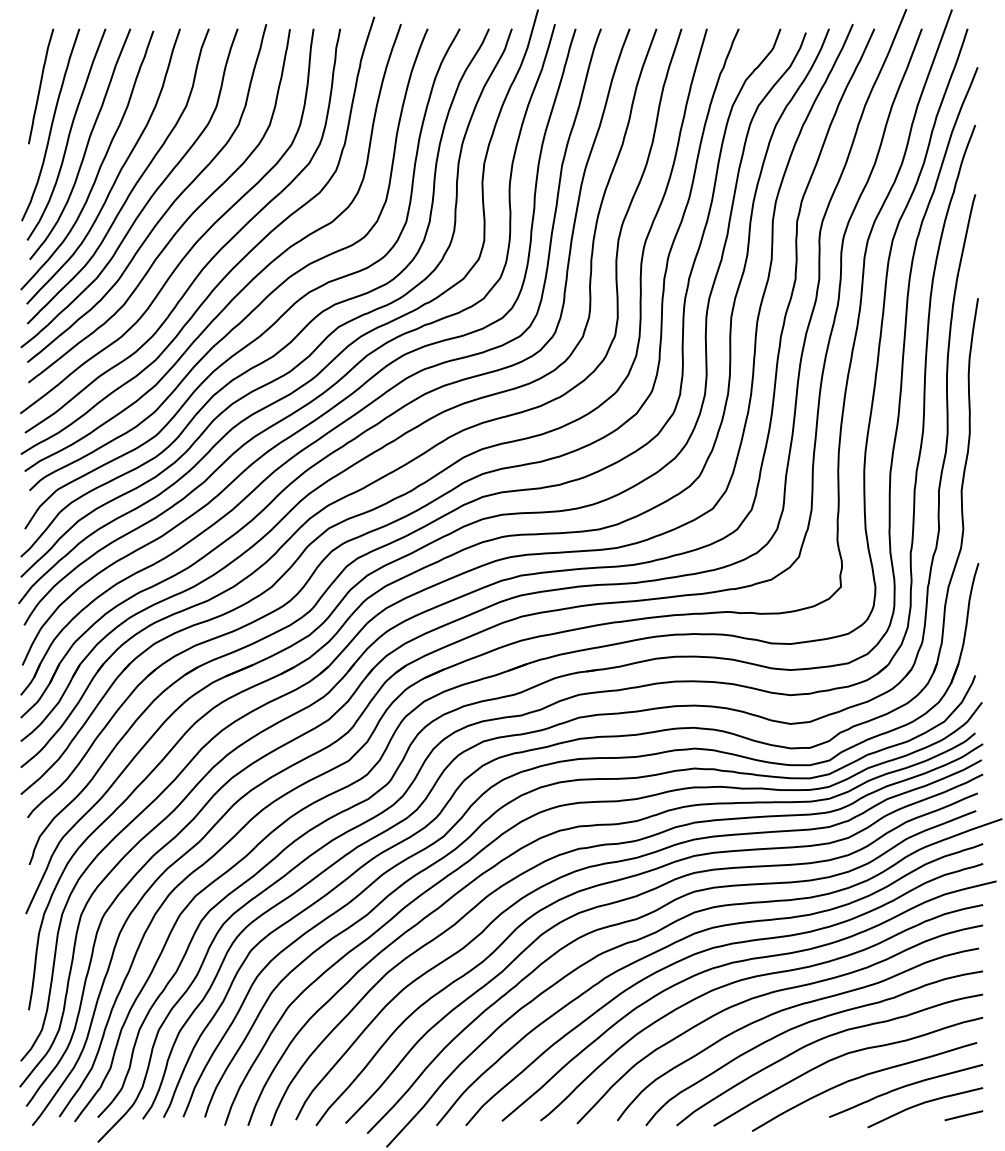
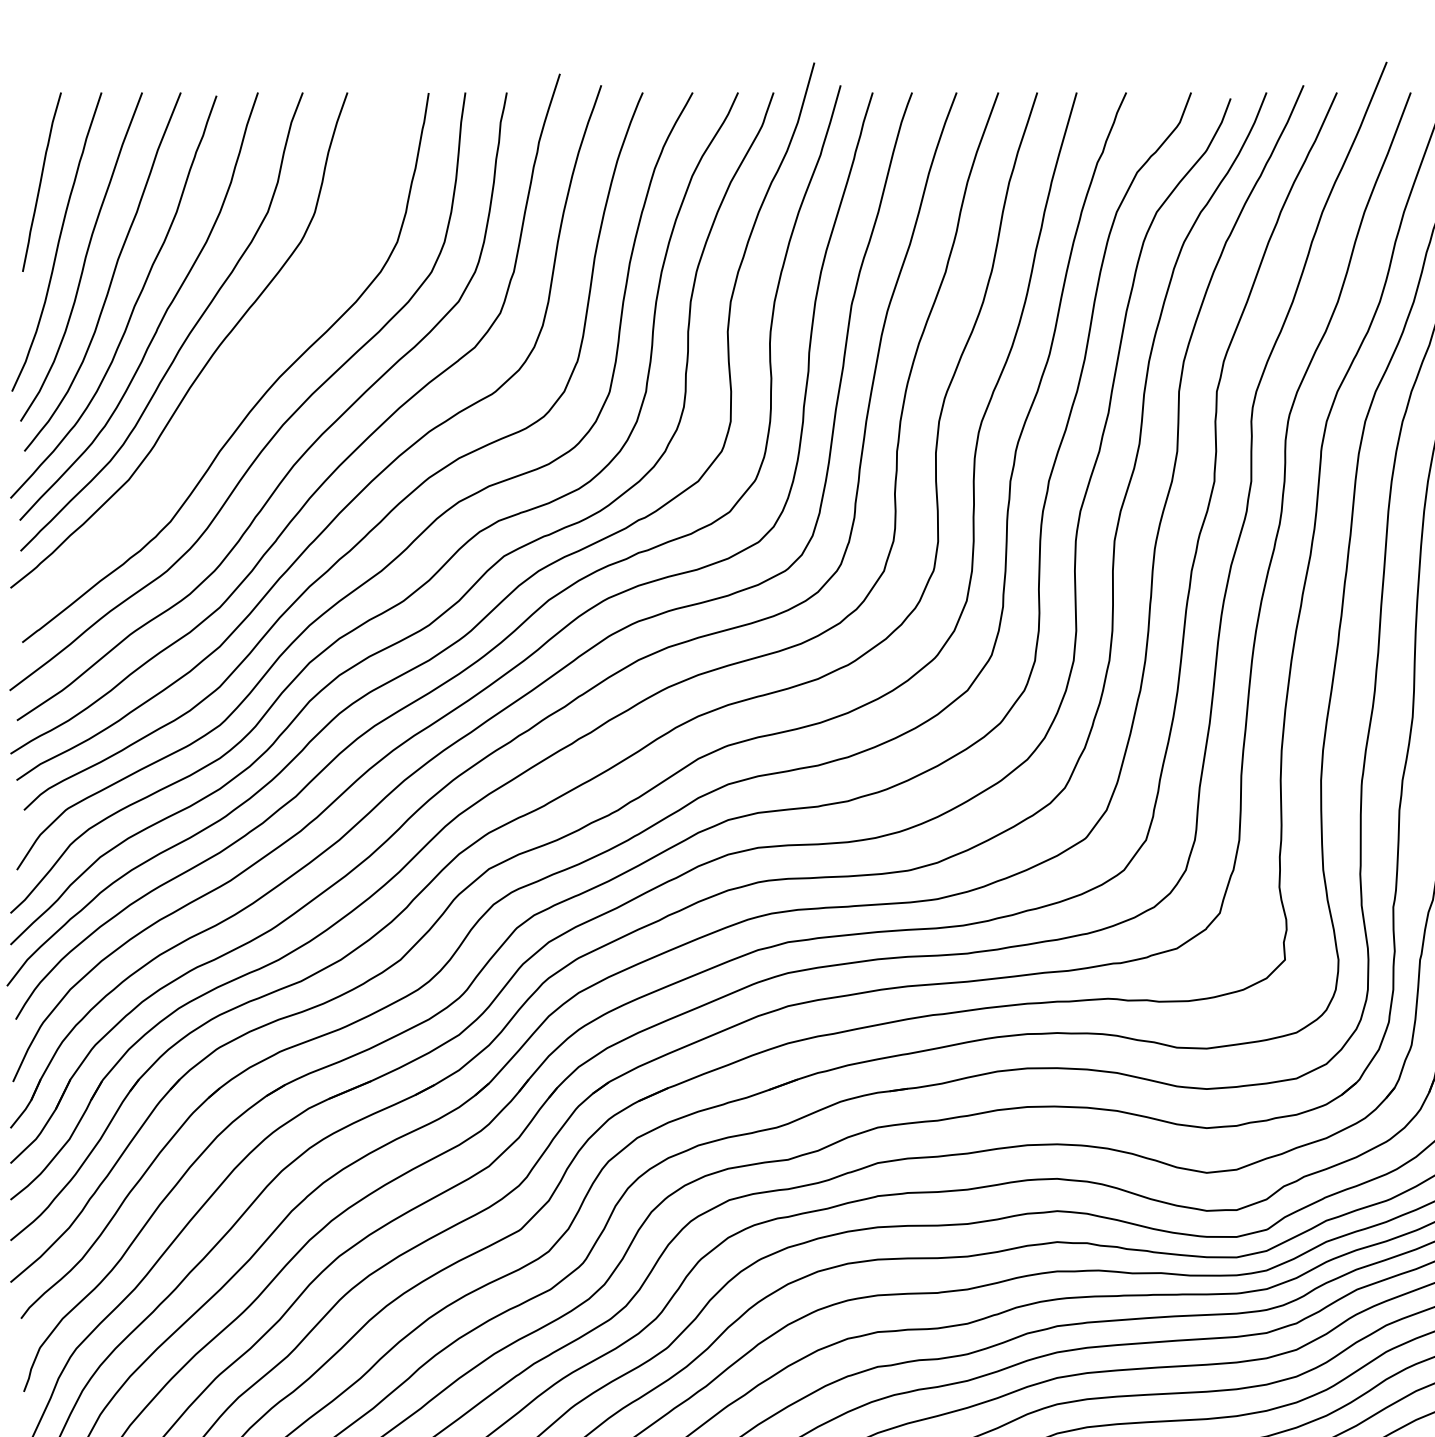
curve: (166, 209) -> (236, 373), removed

